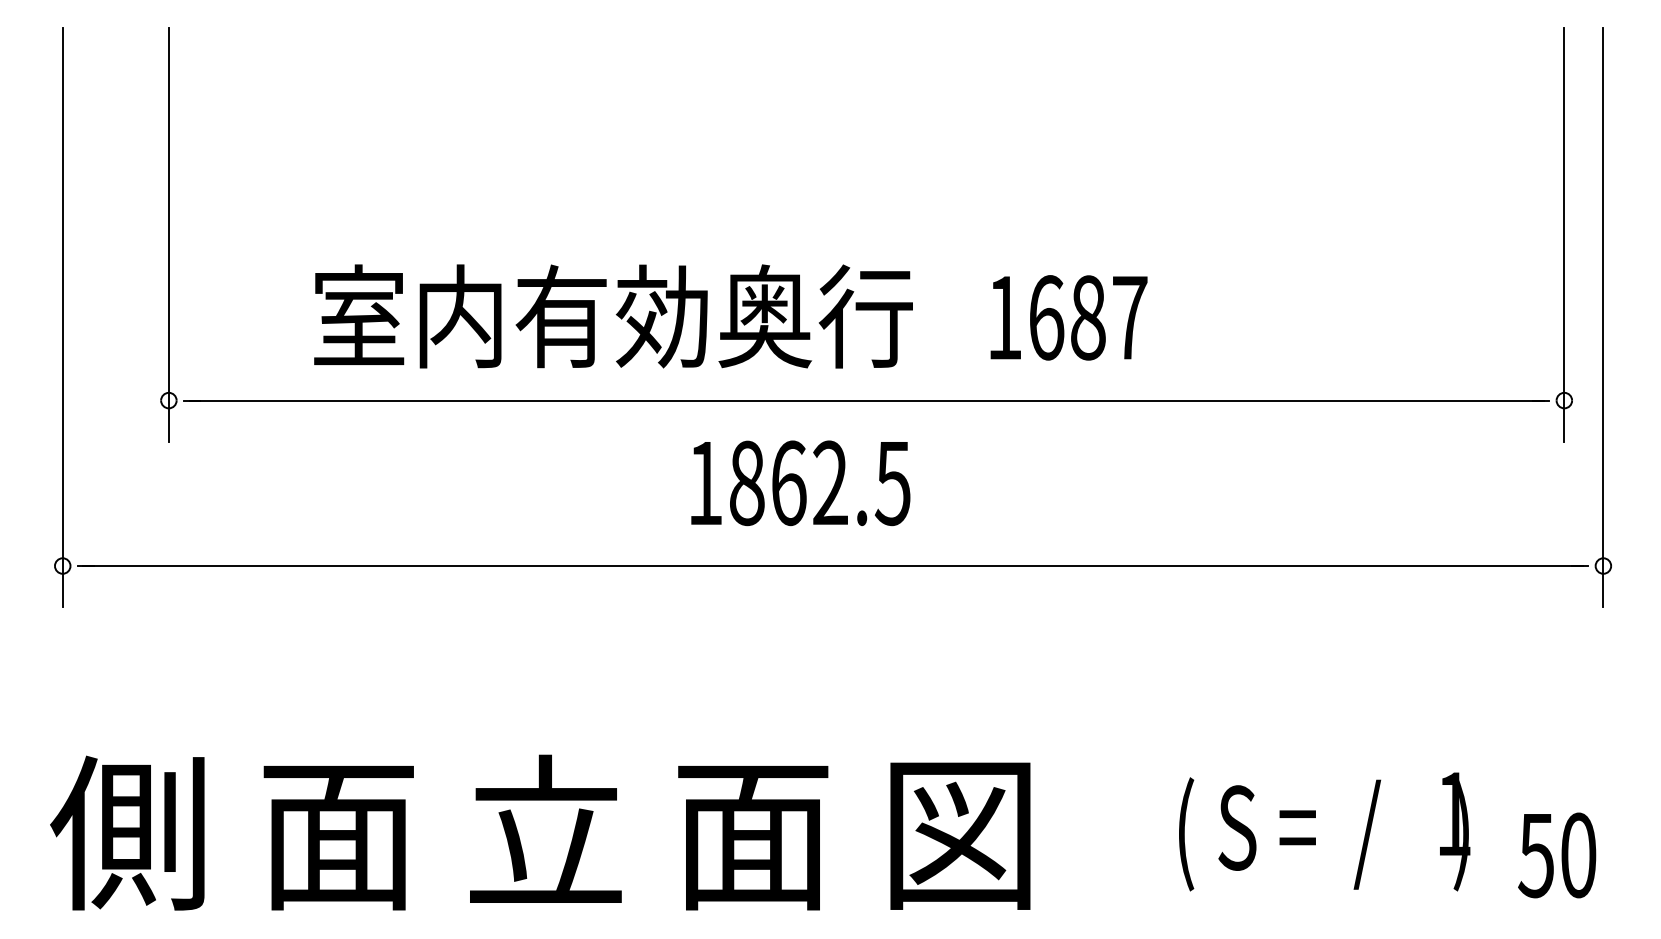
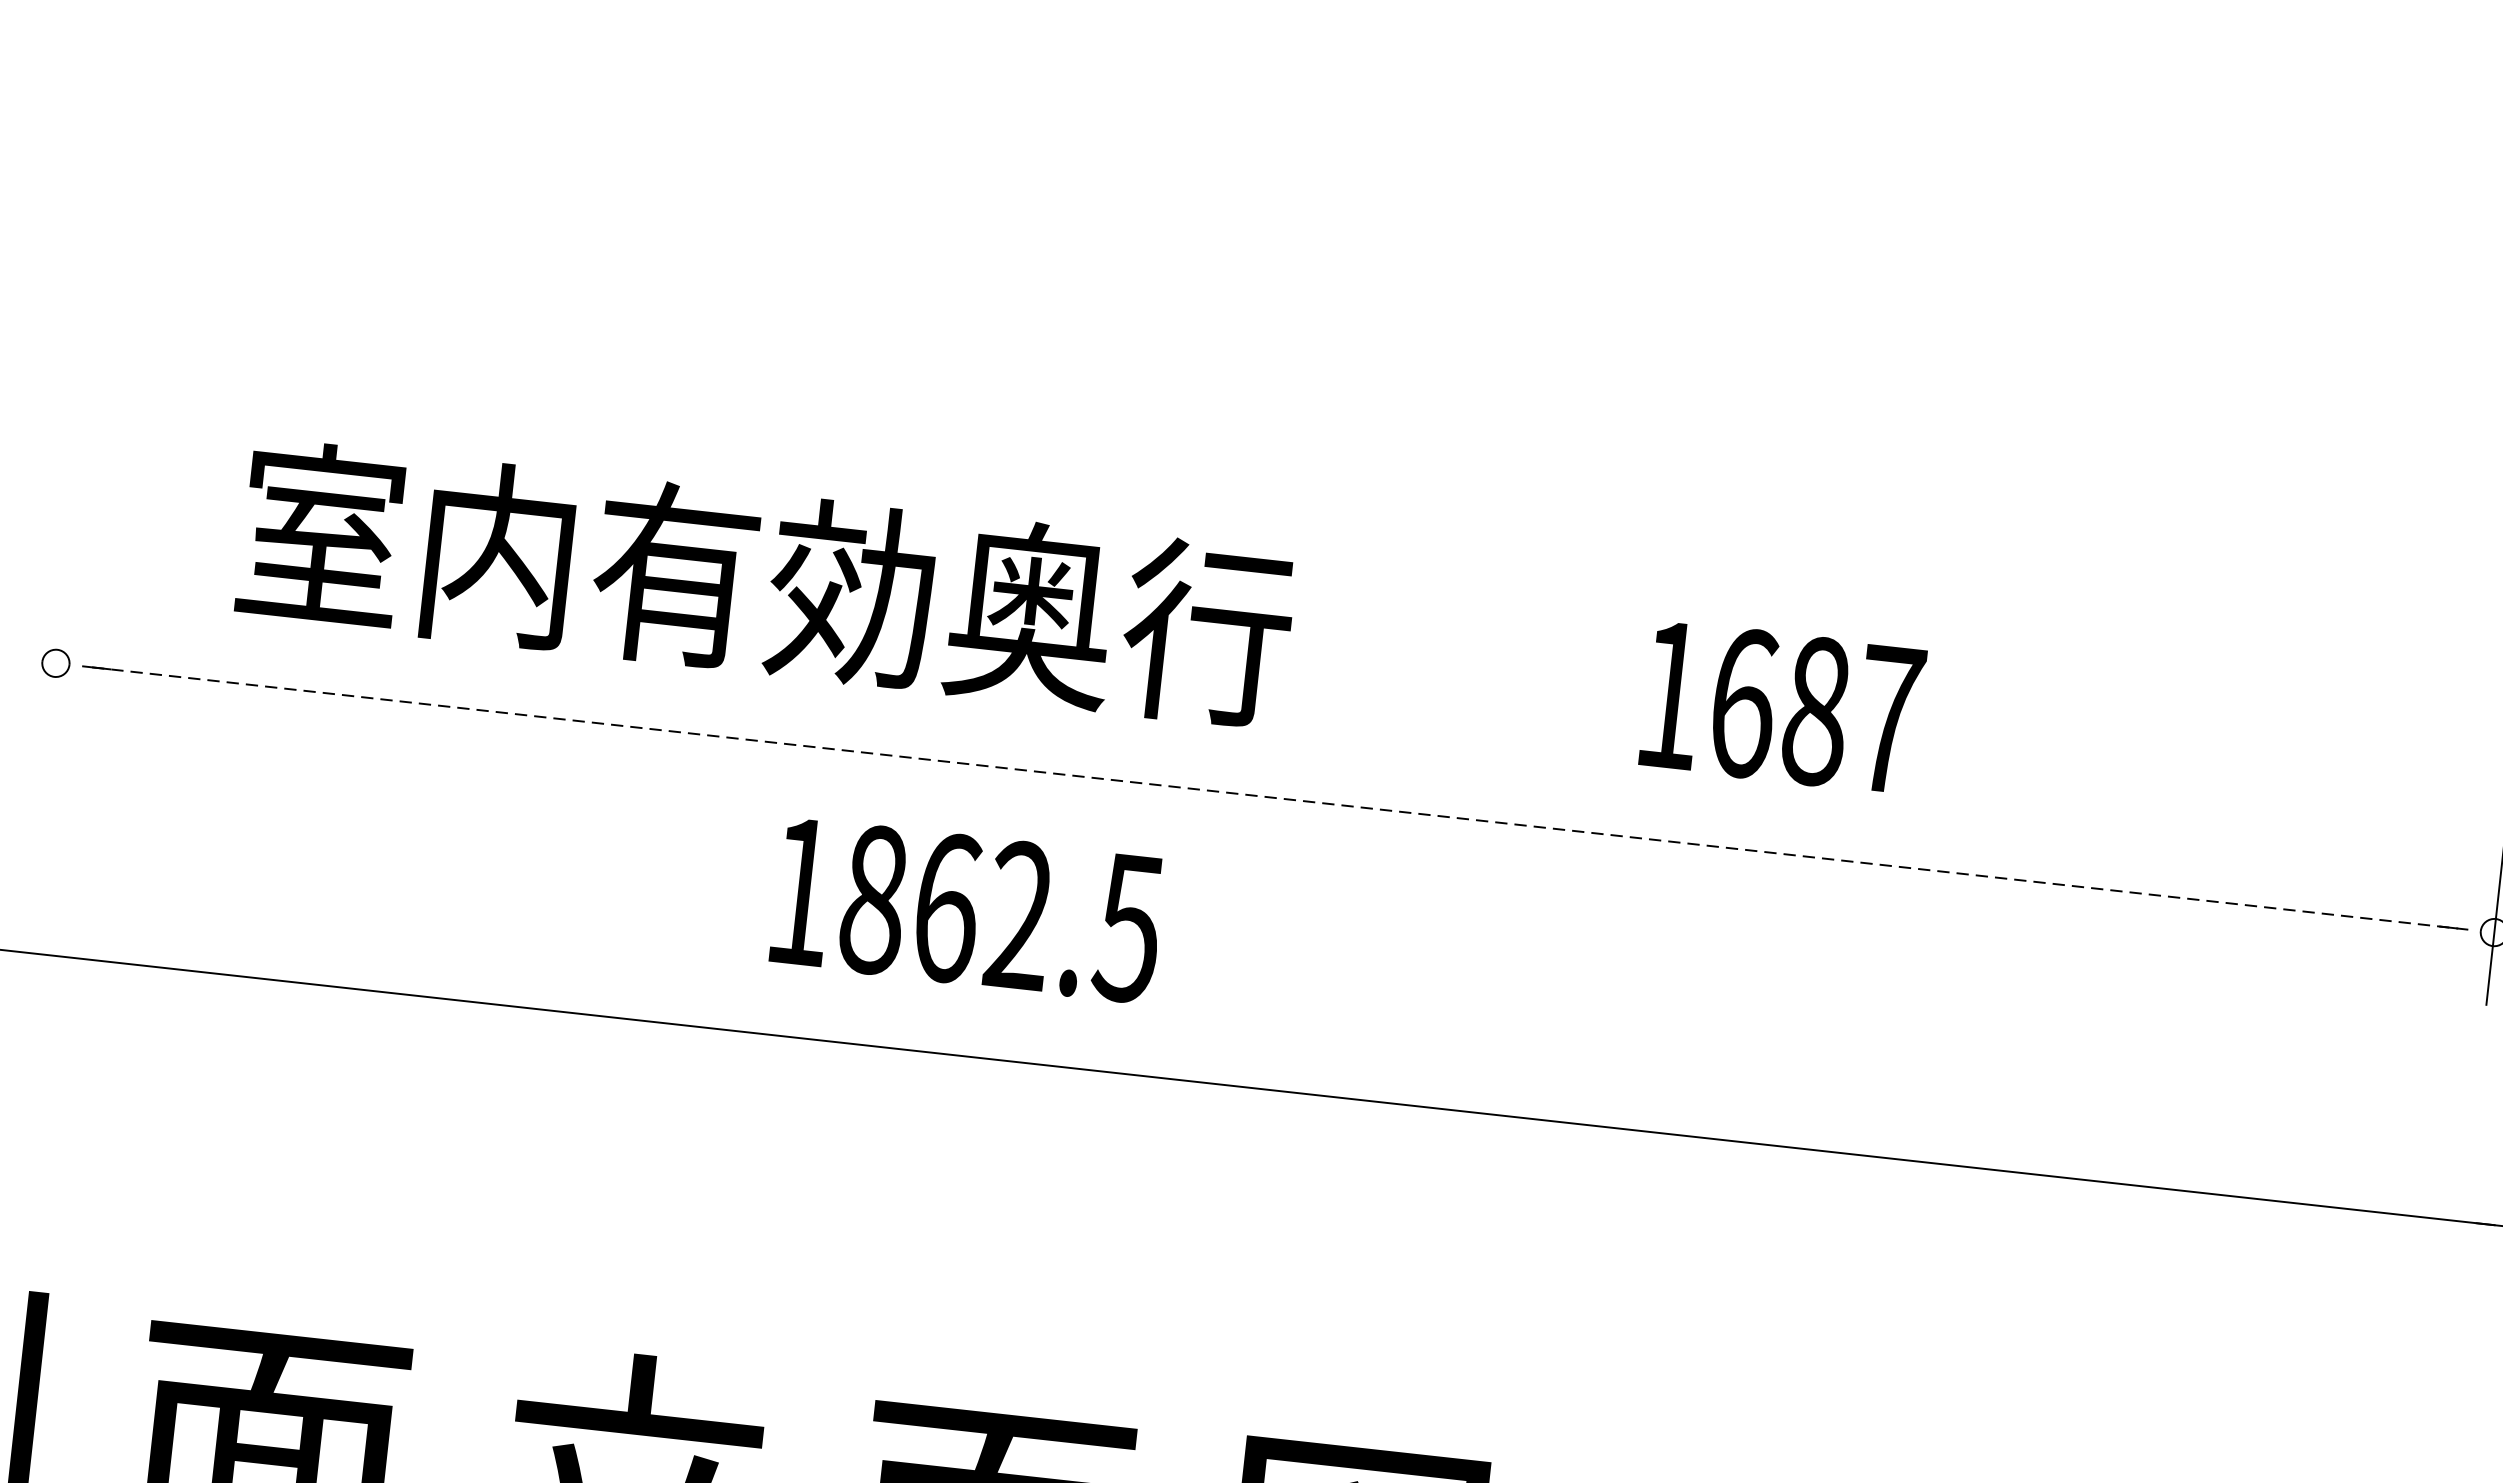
line: (168, 234) -> (87, 373), removed
text: (613, 316) -> (766, 584), moved
text: (1068, 317) -> (1781, 706), moved
line: (867, 400) -> (1276, 797), solid -> dashed
text: (800, 483) -> (967, 910), moved

